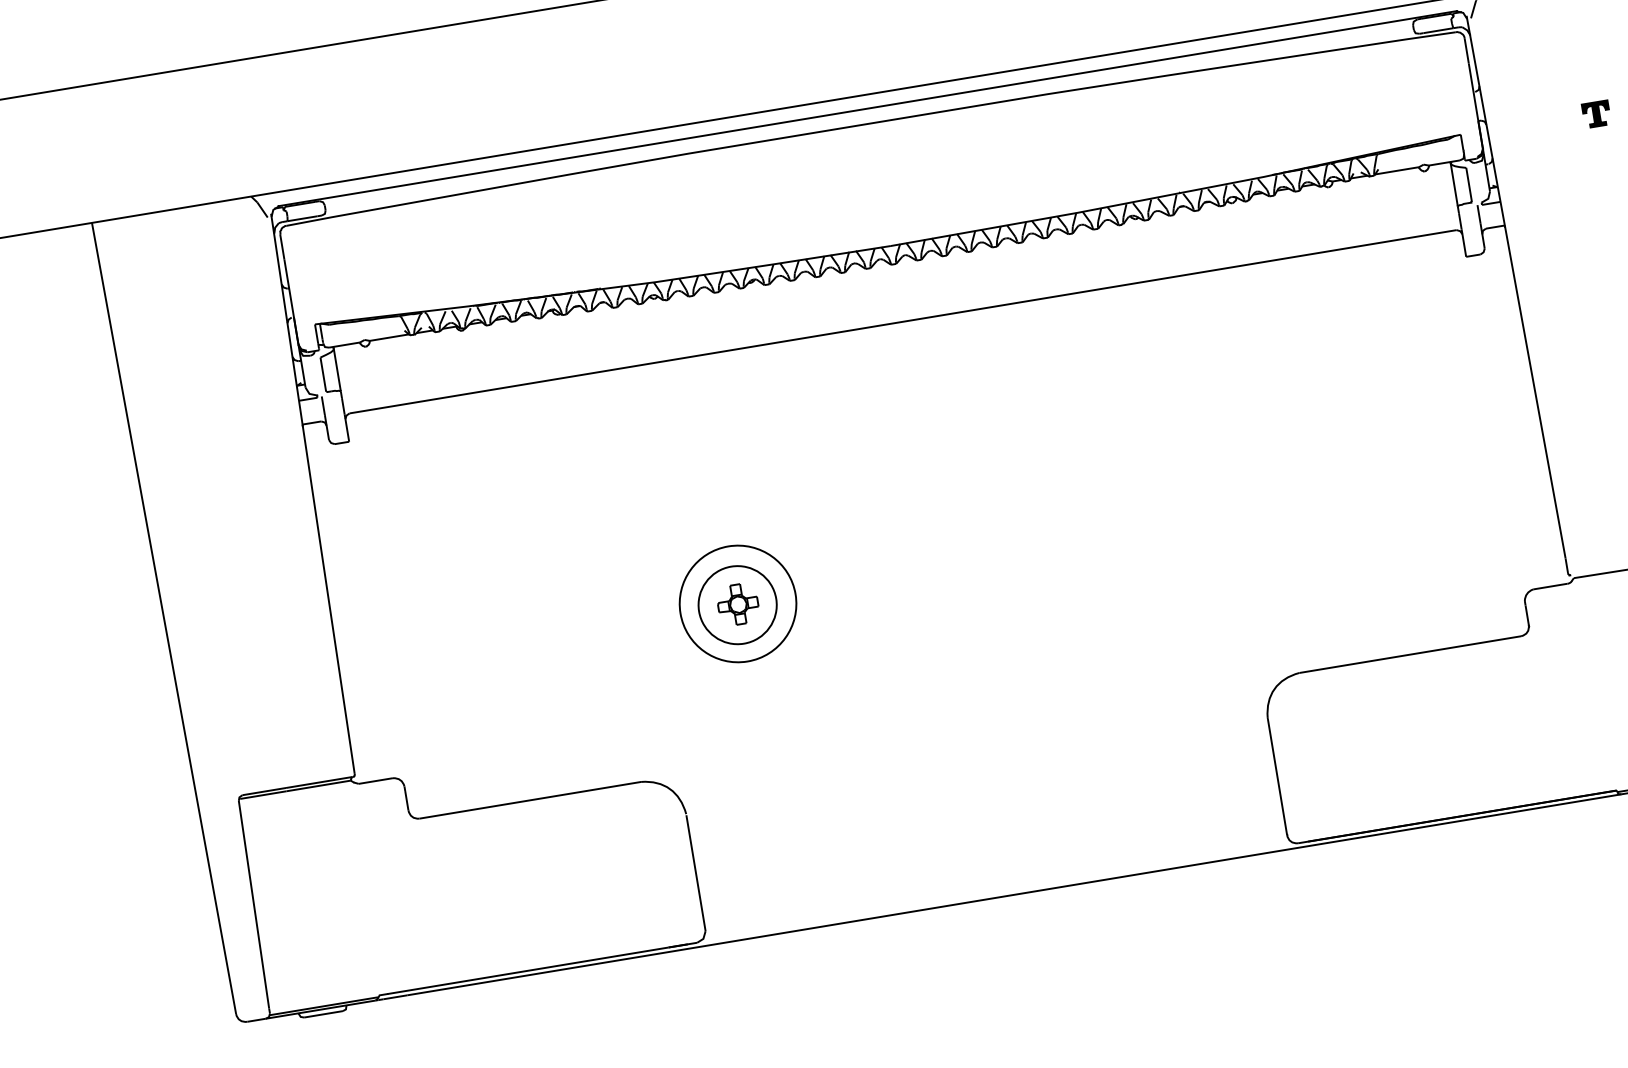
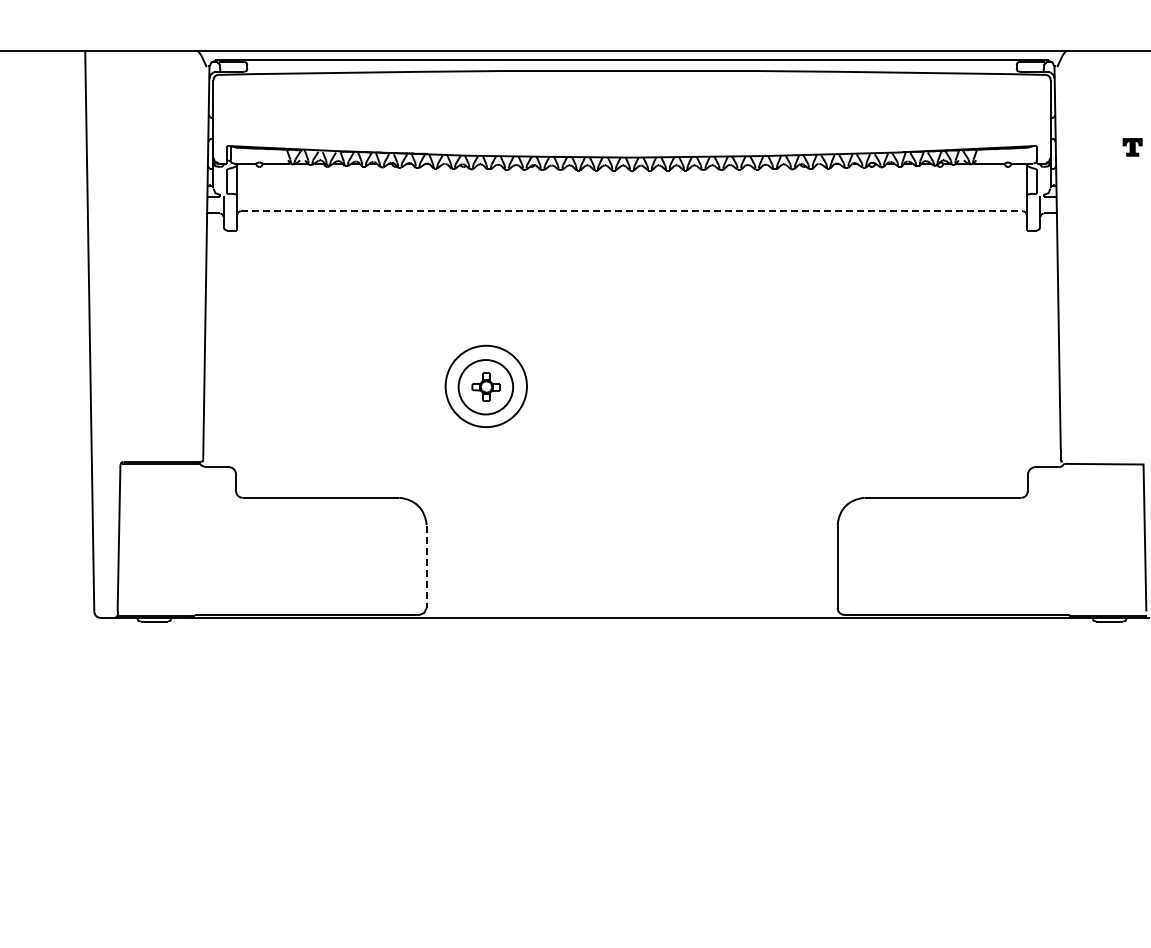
line: (903, 322) -> (632, 211), solid -> dashed
line: (695, 872) -> (426, 566), solid -> dashed

